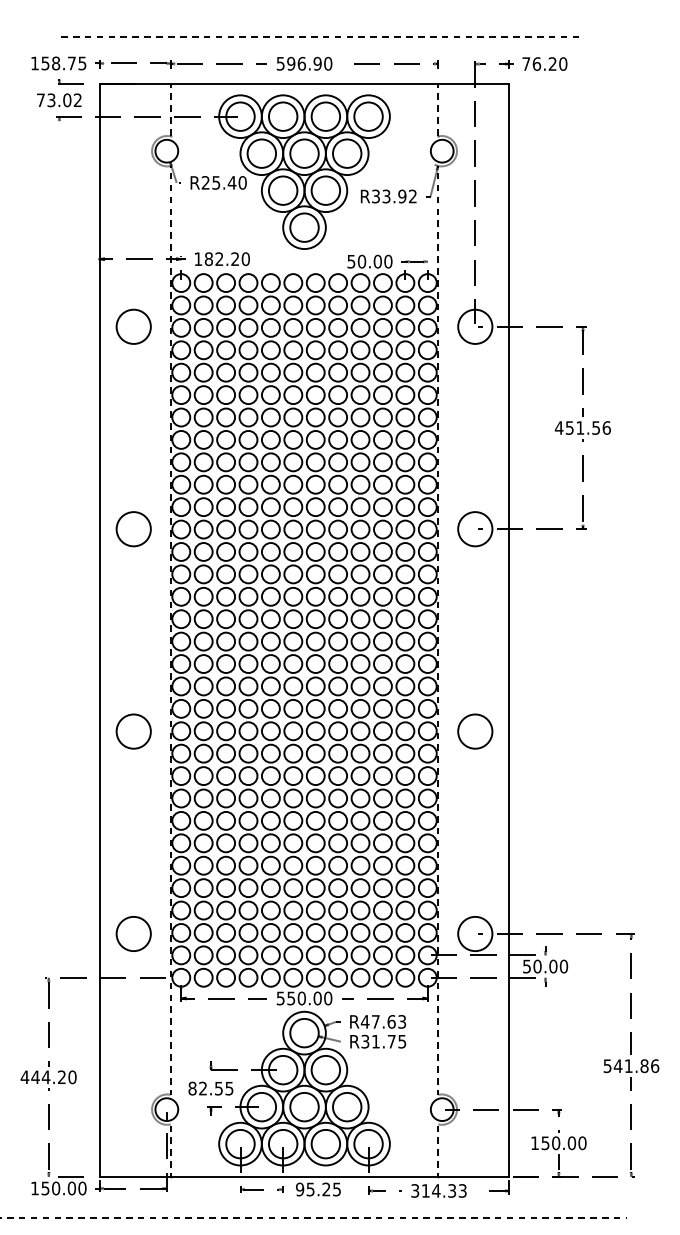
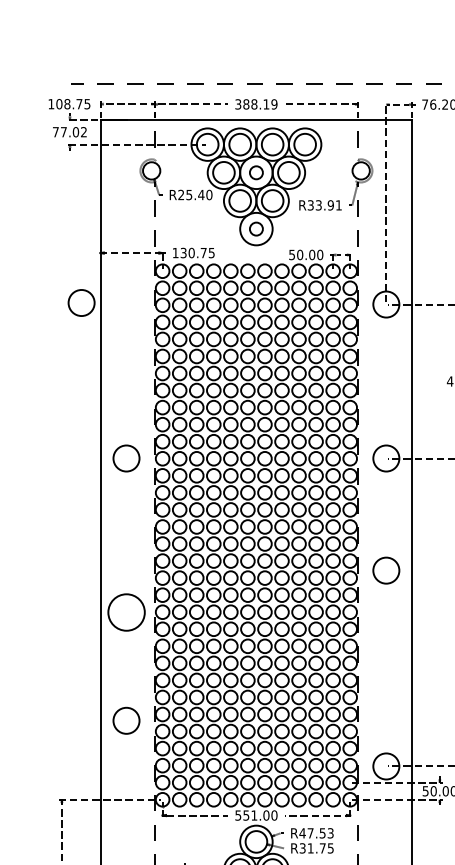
text: (45, 63) -> (59, 104), 158.75 -> 108.75
text: (304, 63) -> (256, 104), 596.90 -> 388.19
text: (51, 100) -> (63, 132), 73.02 -> 77.02
circle: (304, 153) -> (256, 172), size x0.6
text: (412, 196) -> (338, 205), R33.92 -> R33.91
circle: (304, 227) -> (256, 228), size x0.6
text: (226, 259) -> (197, 253), 182.20 -> 130.75
circle: (133, 326) -> (81, 302), moved
circle: (133, 731) -> (126, 612), size x1.4
circle: (475, 731) -> (386, 570), moved
circle: (133, 933) -> (126, 720), moved
text: (301, 998) -> (254, 815), 550.00 -> 551.00
text: (391, 1021) -> (322, 833), R47.63 -> R47.53

